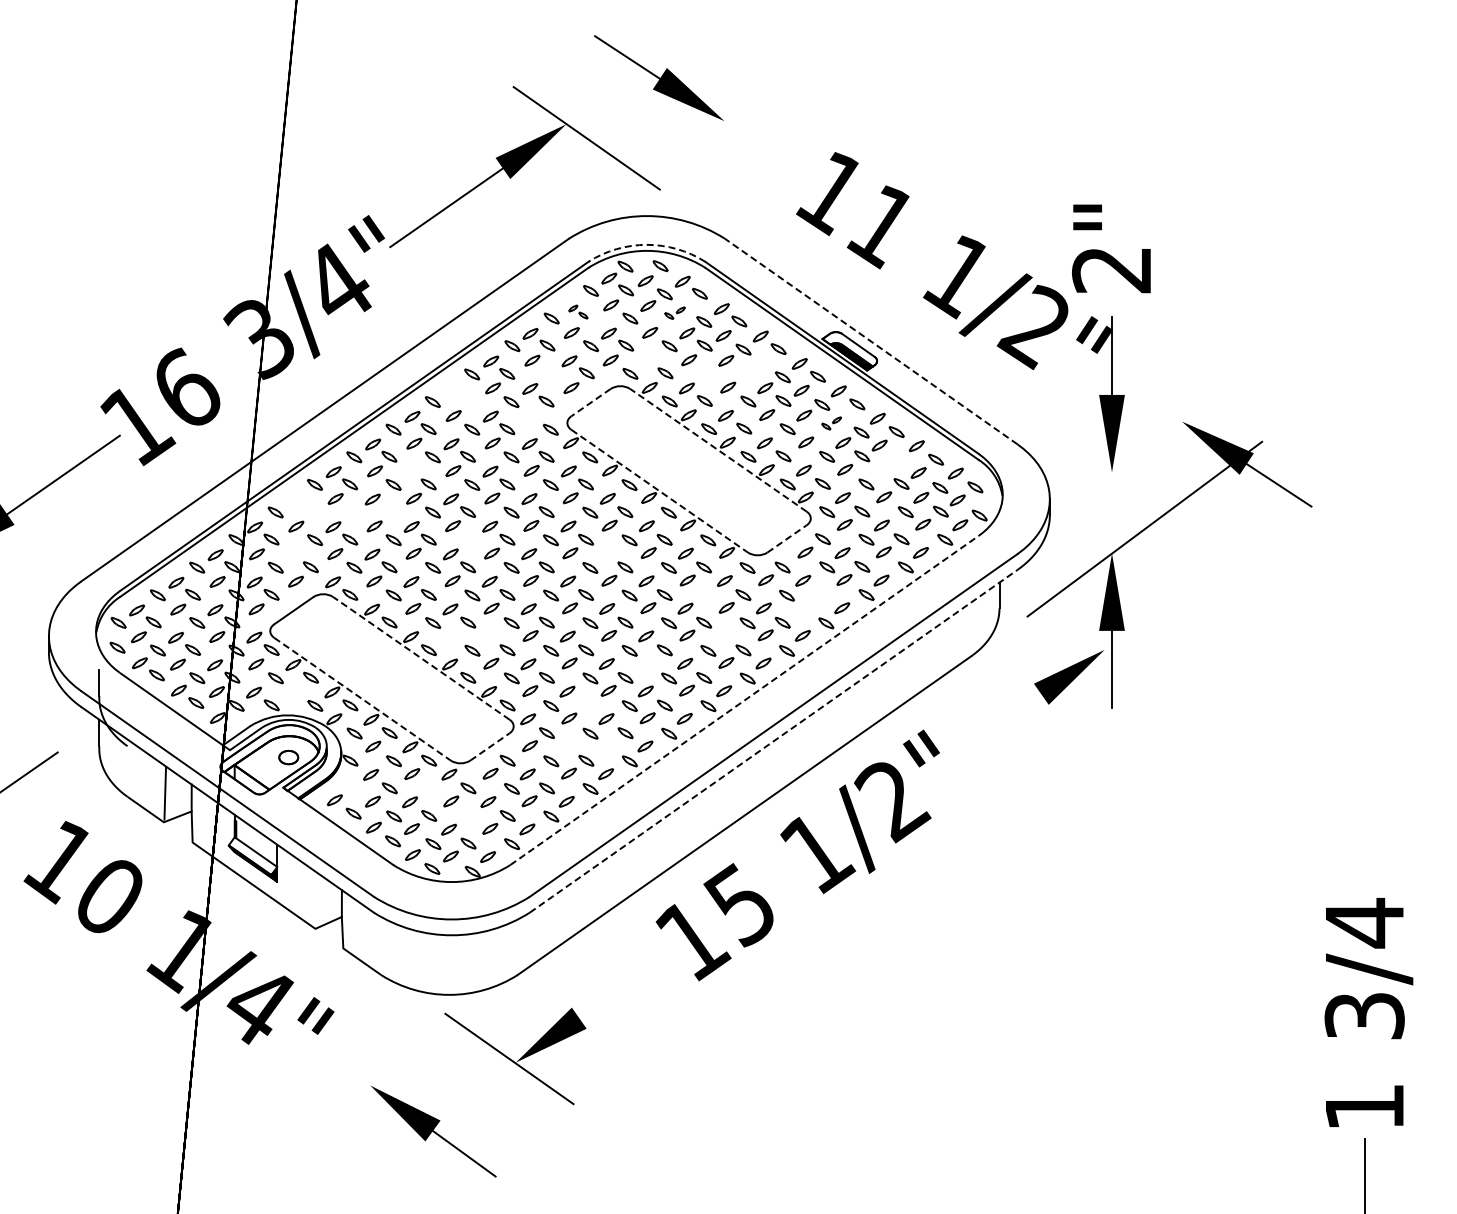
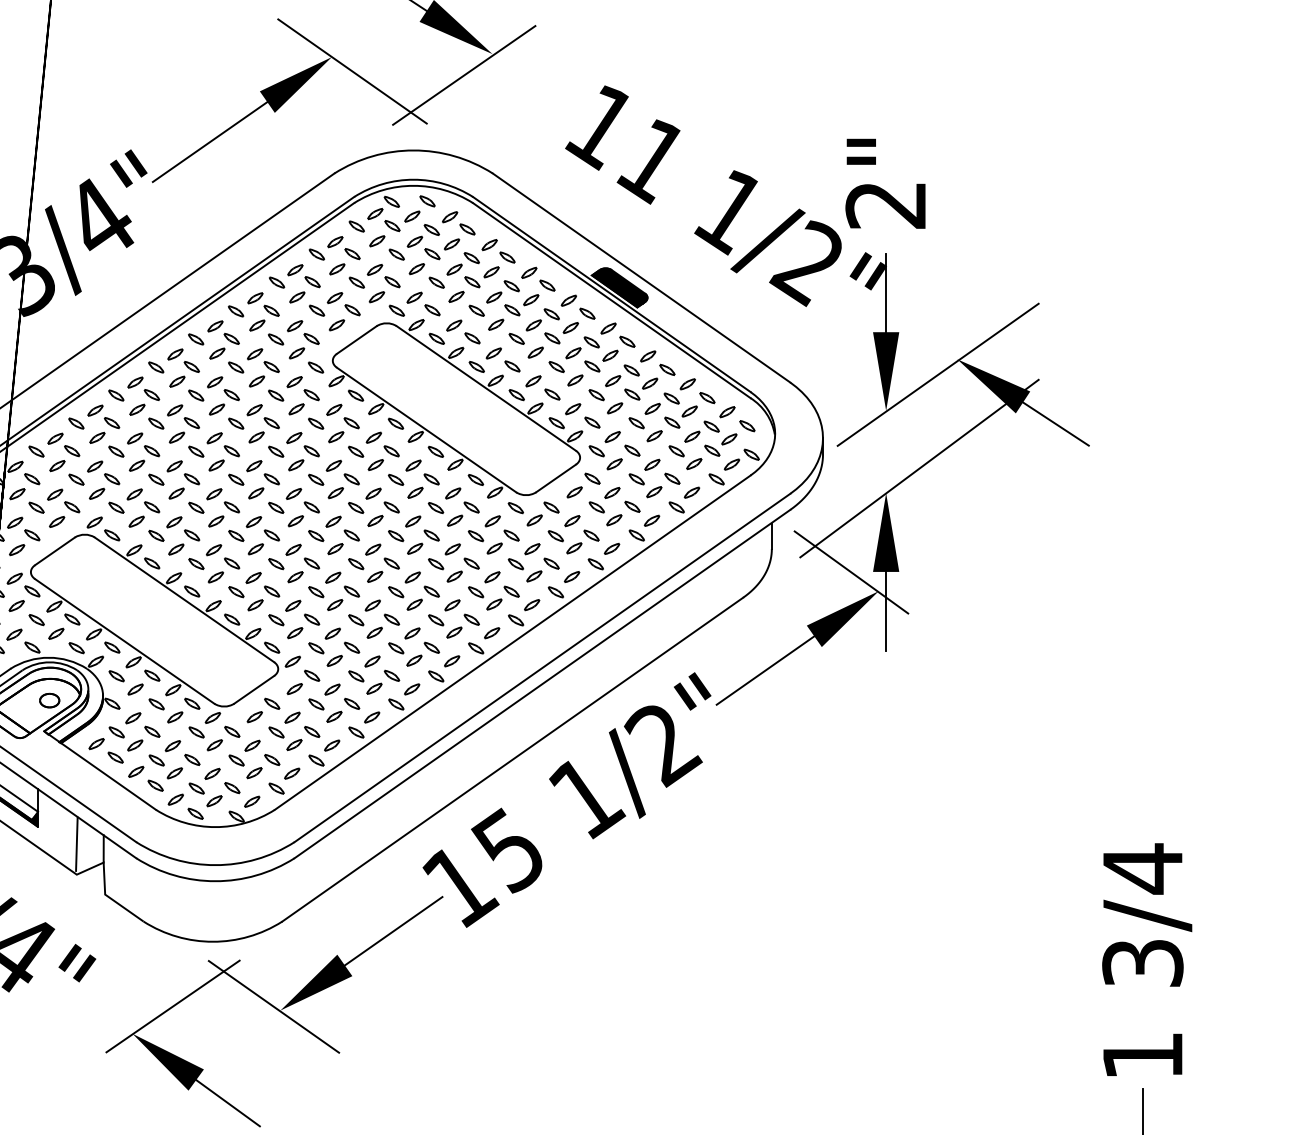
line: (696, 141) -> (463, 74), added
arc: (646, 244) -> (413, 179), dashed -> solid
part: (578, 311) -> (344, 247), size x1.67
part: (674, 312) -> (441, 248), size x1.67
line: (871, 341) -> (641, 277), dashed -> solid
fill: (849, 349) -> (619, 286), added
part: (647, 360) -> (414, 297), added
part: (753, 368) -> (521, 305), added
part: (551, 373) -> (316, 310), added
part: (709, 373) -> (477, 310), added
part: (459, 395) -> (223, 332), added
line: (591, 402) -> (357, 339), dashed -> solid
part: (532, 415) -> (297, 353), added
part: (831, 423) -> (601, 361), size x1.67
line: (1163, 436) -> (938, 374), added
line: (718, 450) -> (486, 388), dashed -> solid
part: (891, 465) -> (662, 403), added
part: (412, 471) -> (175, 409), added
line: (660, 491) -> (427, 430), dashed -> solid
part: (302, 505) -> (63, 444), added
part: (389, 511) -> (152, 450), added
part: (354, 512) -> (116, 451), added
line: (787, 538) -> (556, 478), dashed -> solid
part: (472, 540) -> (236, 480), added
part: (607, 553) -> (373, 493), added
part: (294, 554) -> (55, 494), added
part: (708, 595) -> (476, 535), added
part: (813, 601) -> (582, 542), added
line: (1077, 631) -> (851, 572), added
part: (452, 636) -> (216, 577), added
part: (489, 636) -> (253, 577), added
part: (724, 636) -> (492, 577), added
line: (420, 658) -> (183, 599), dashed -> solid
part: (648, 663) -> (415, 605), added
part: (295, 691) -> (56, 633), added
line: (362, 699) -> (124, 641), dashed -> solid
line: (744, 700) -> (512, 642), dashed -> solid
part: (586, 705) -> (352, 647), added
line: (993, 727) -> (765, 670), added
line: (774, 740) -> (543, 683), dashed -> solid
part: (608, 745) -> (374, 688), added
line: (490, 746) -> (254, 689), dashed -> solid
part: (567, 746) -> (332, 689), added
part: (354, 788) -> (116, 732), added
part: (433, 788) -> (196, 732), added
part: (472, 816) -> (236, 760), added
line: (315, 898) -> (76, 843), added
line: (627, 984) -> (393, 931), added
line: (409, 1058) -> (172, 1006), added

